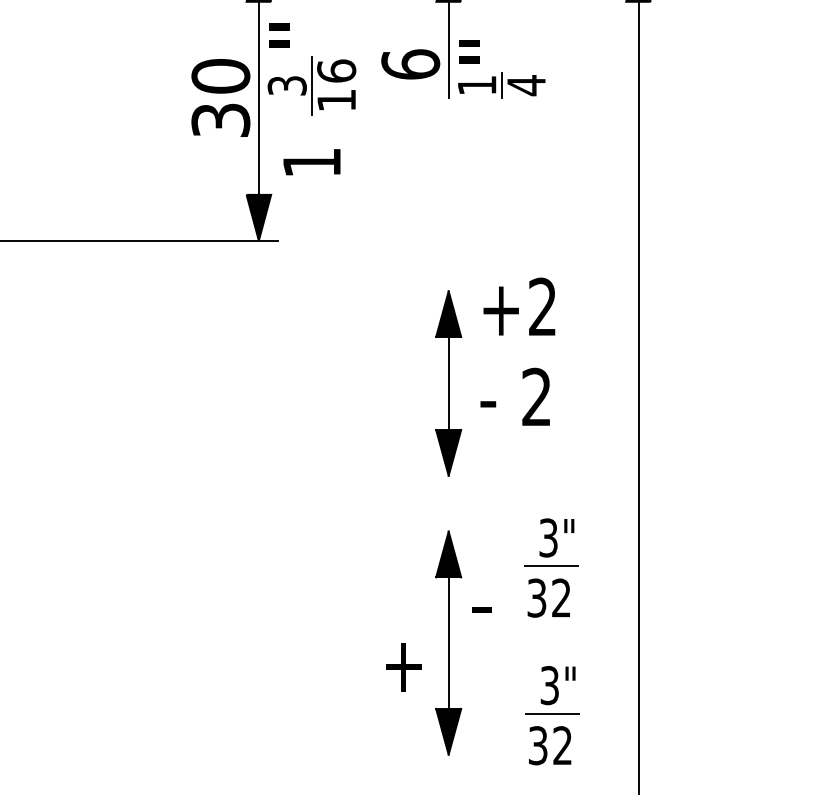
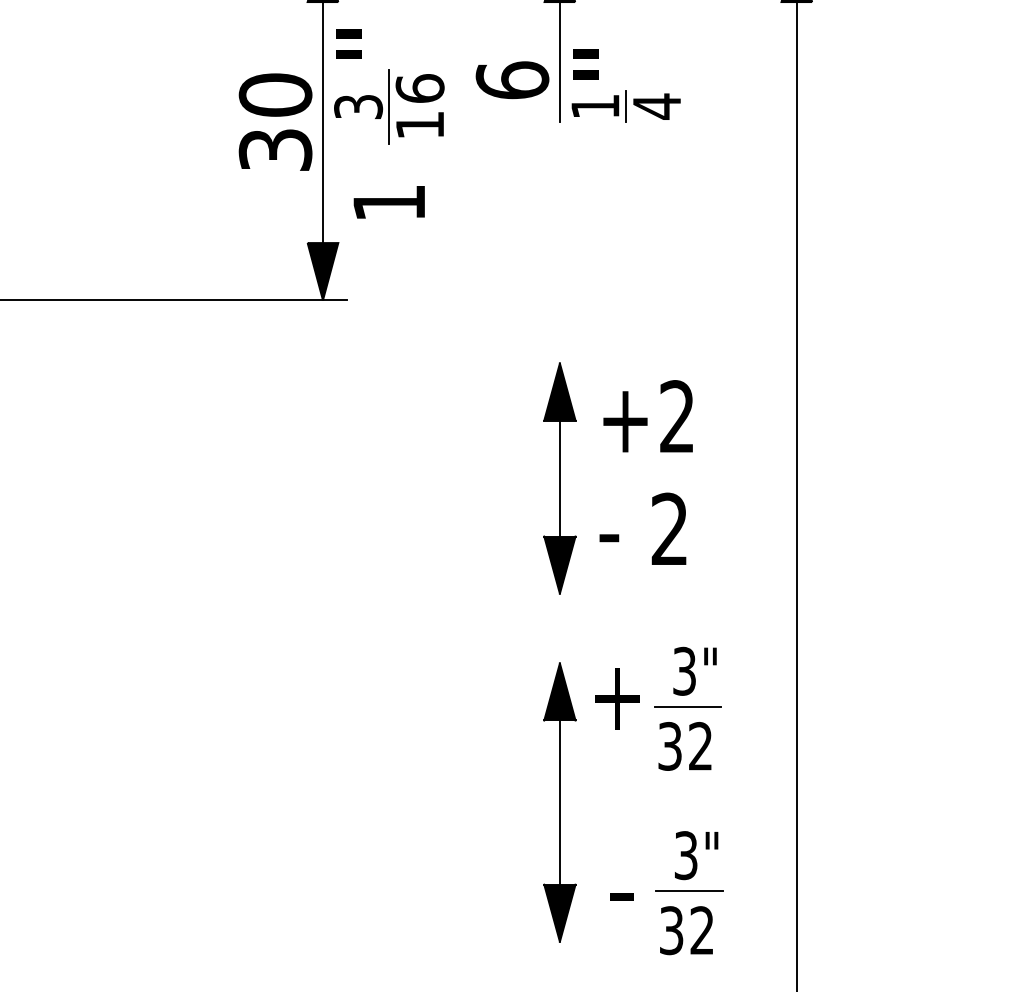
text: (517, 351) -> (645, 472), moved
text: (481, 609) -> (620, 896), moved
text: (403, 667) -> (617, 699), moved

